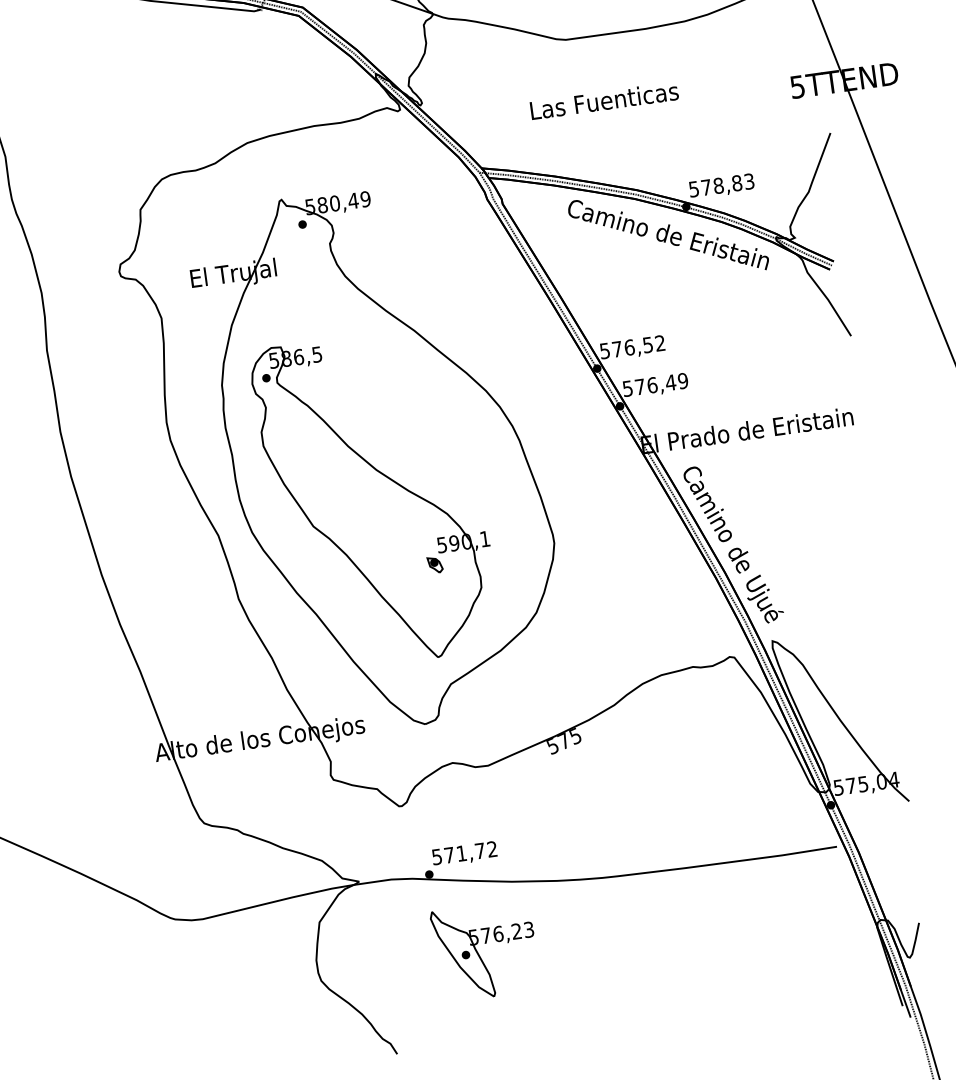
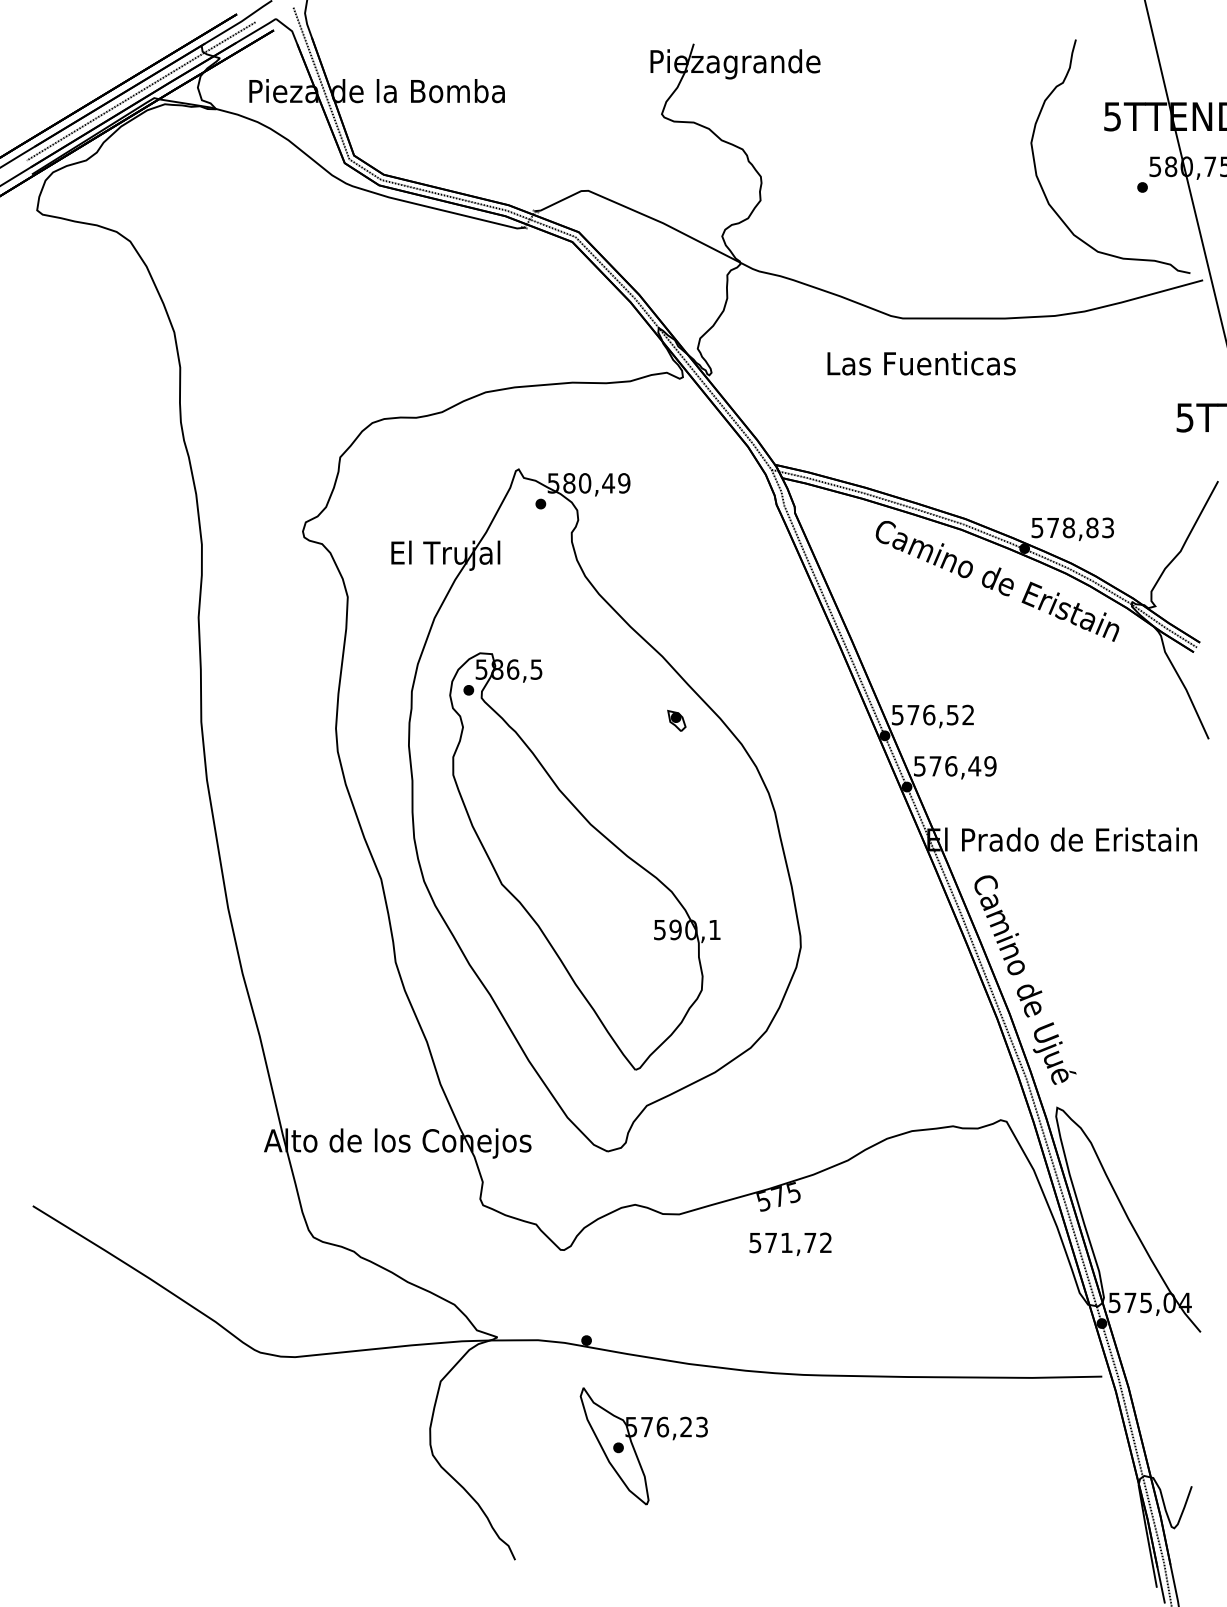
text: (604, 100) -> (921, 363), moved
part: (434, 564) -> (676, 720), moved
text: (464, 853) -> (790, 1243), moved

